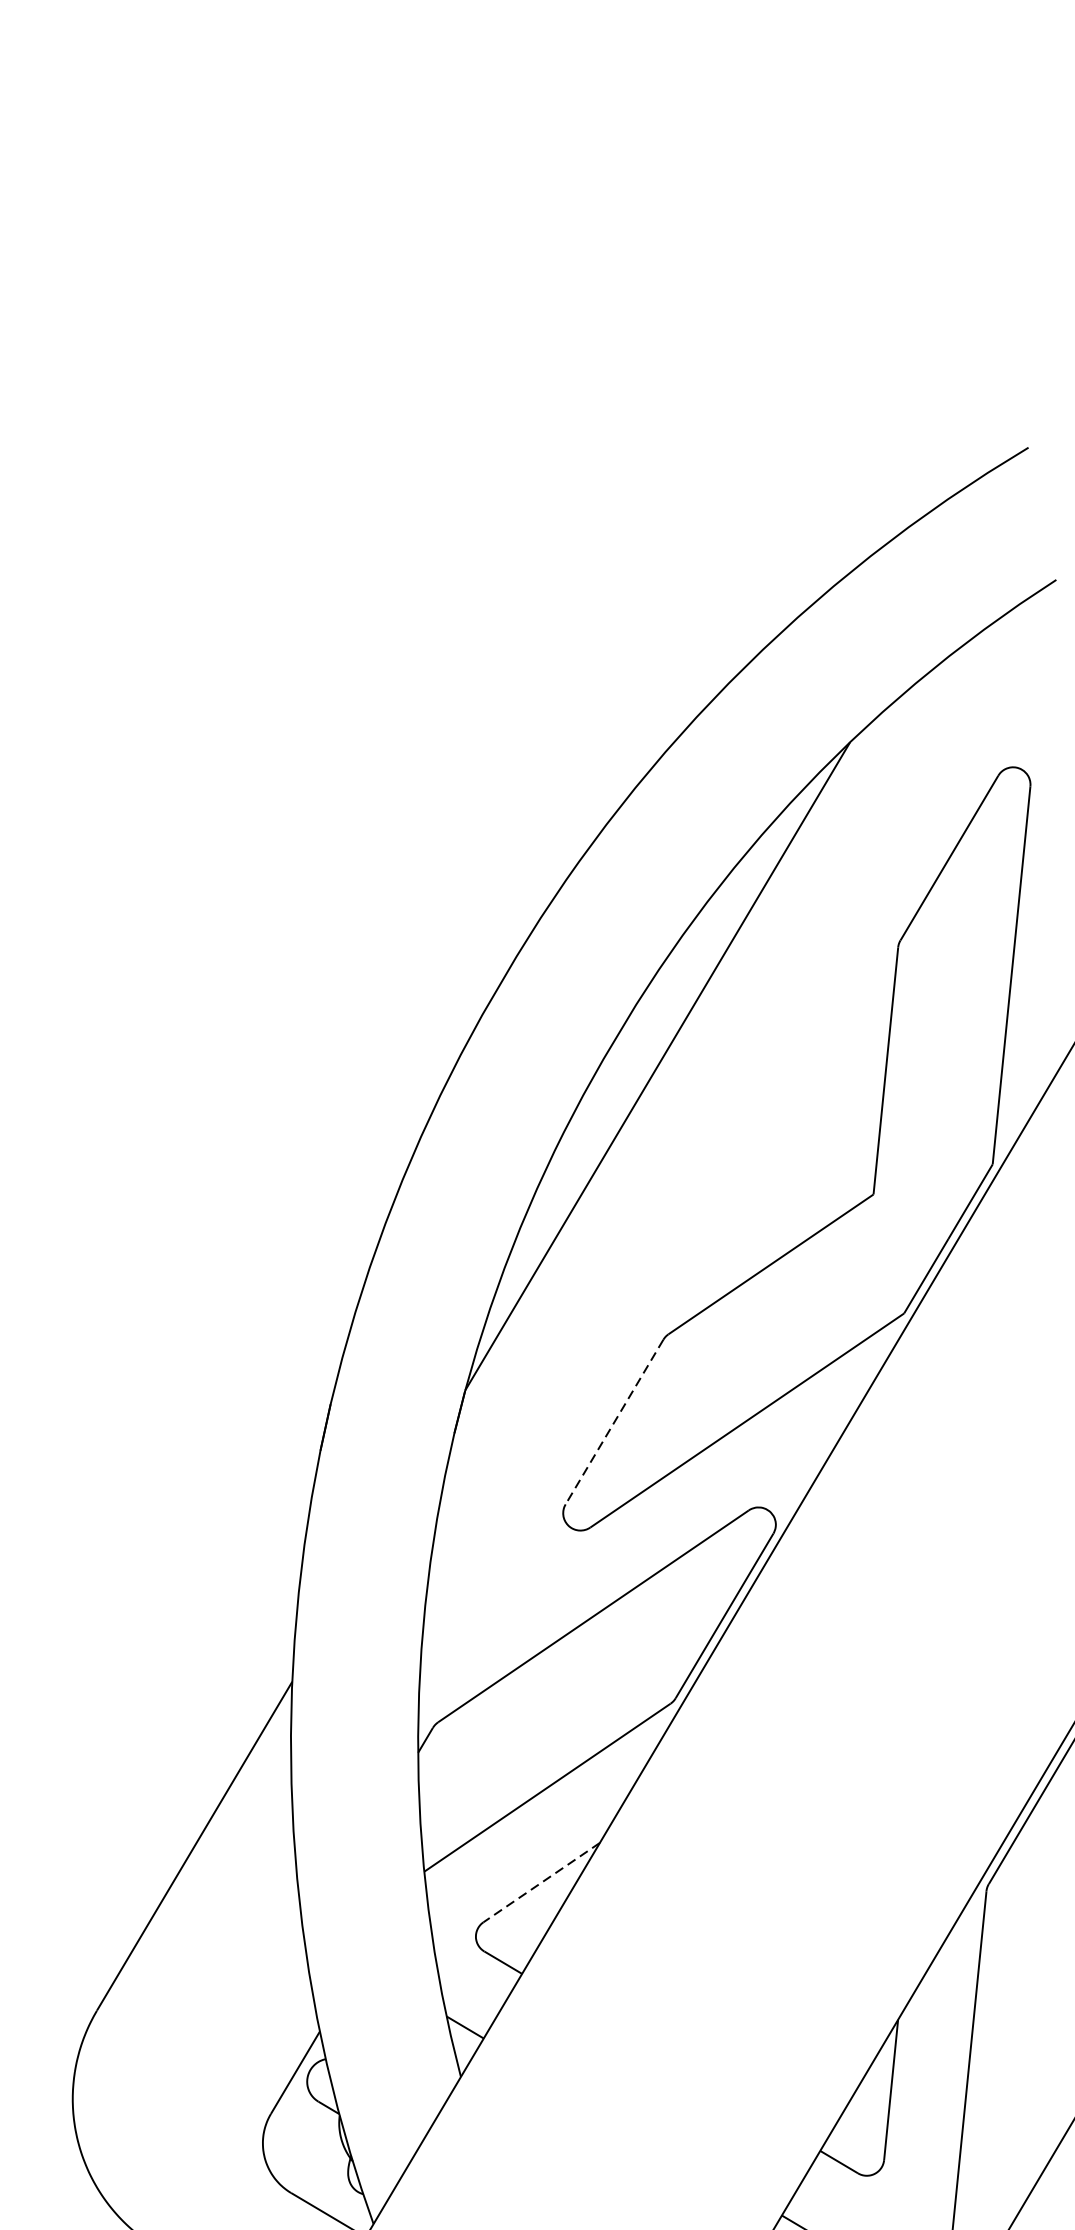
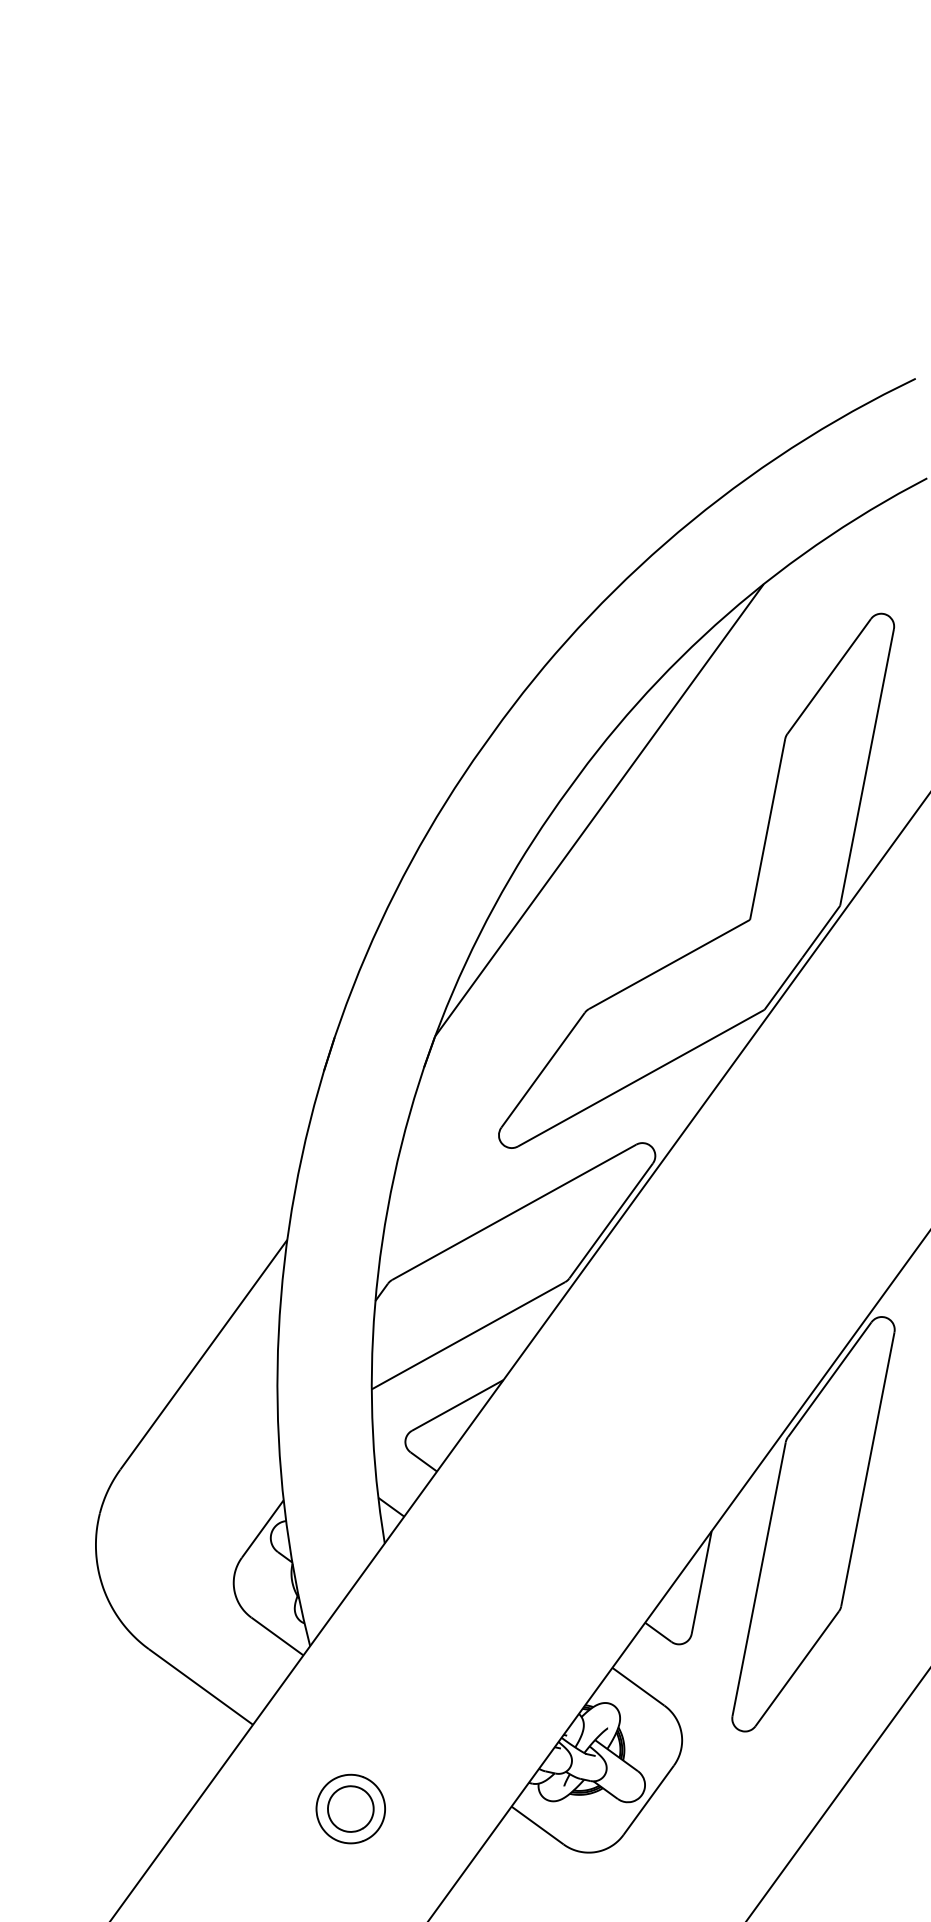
line: (613, 1422) -> (542, 1070), dashed -> solid
line: (541, 1882) -> (457, 1405), dashed -> solid

